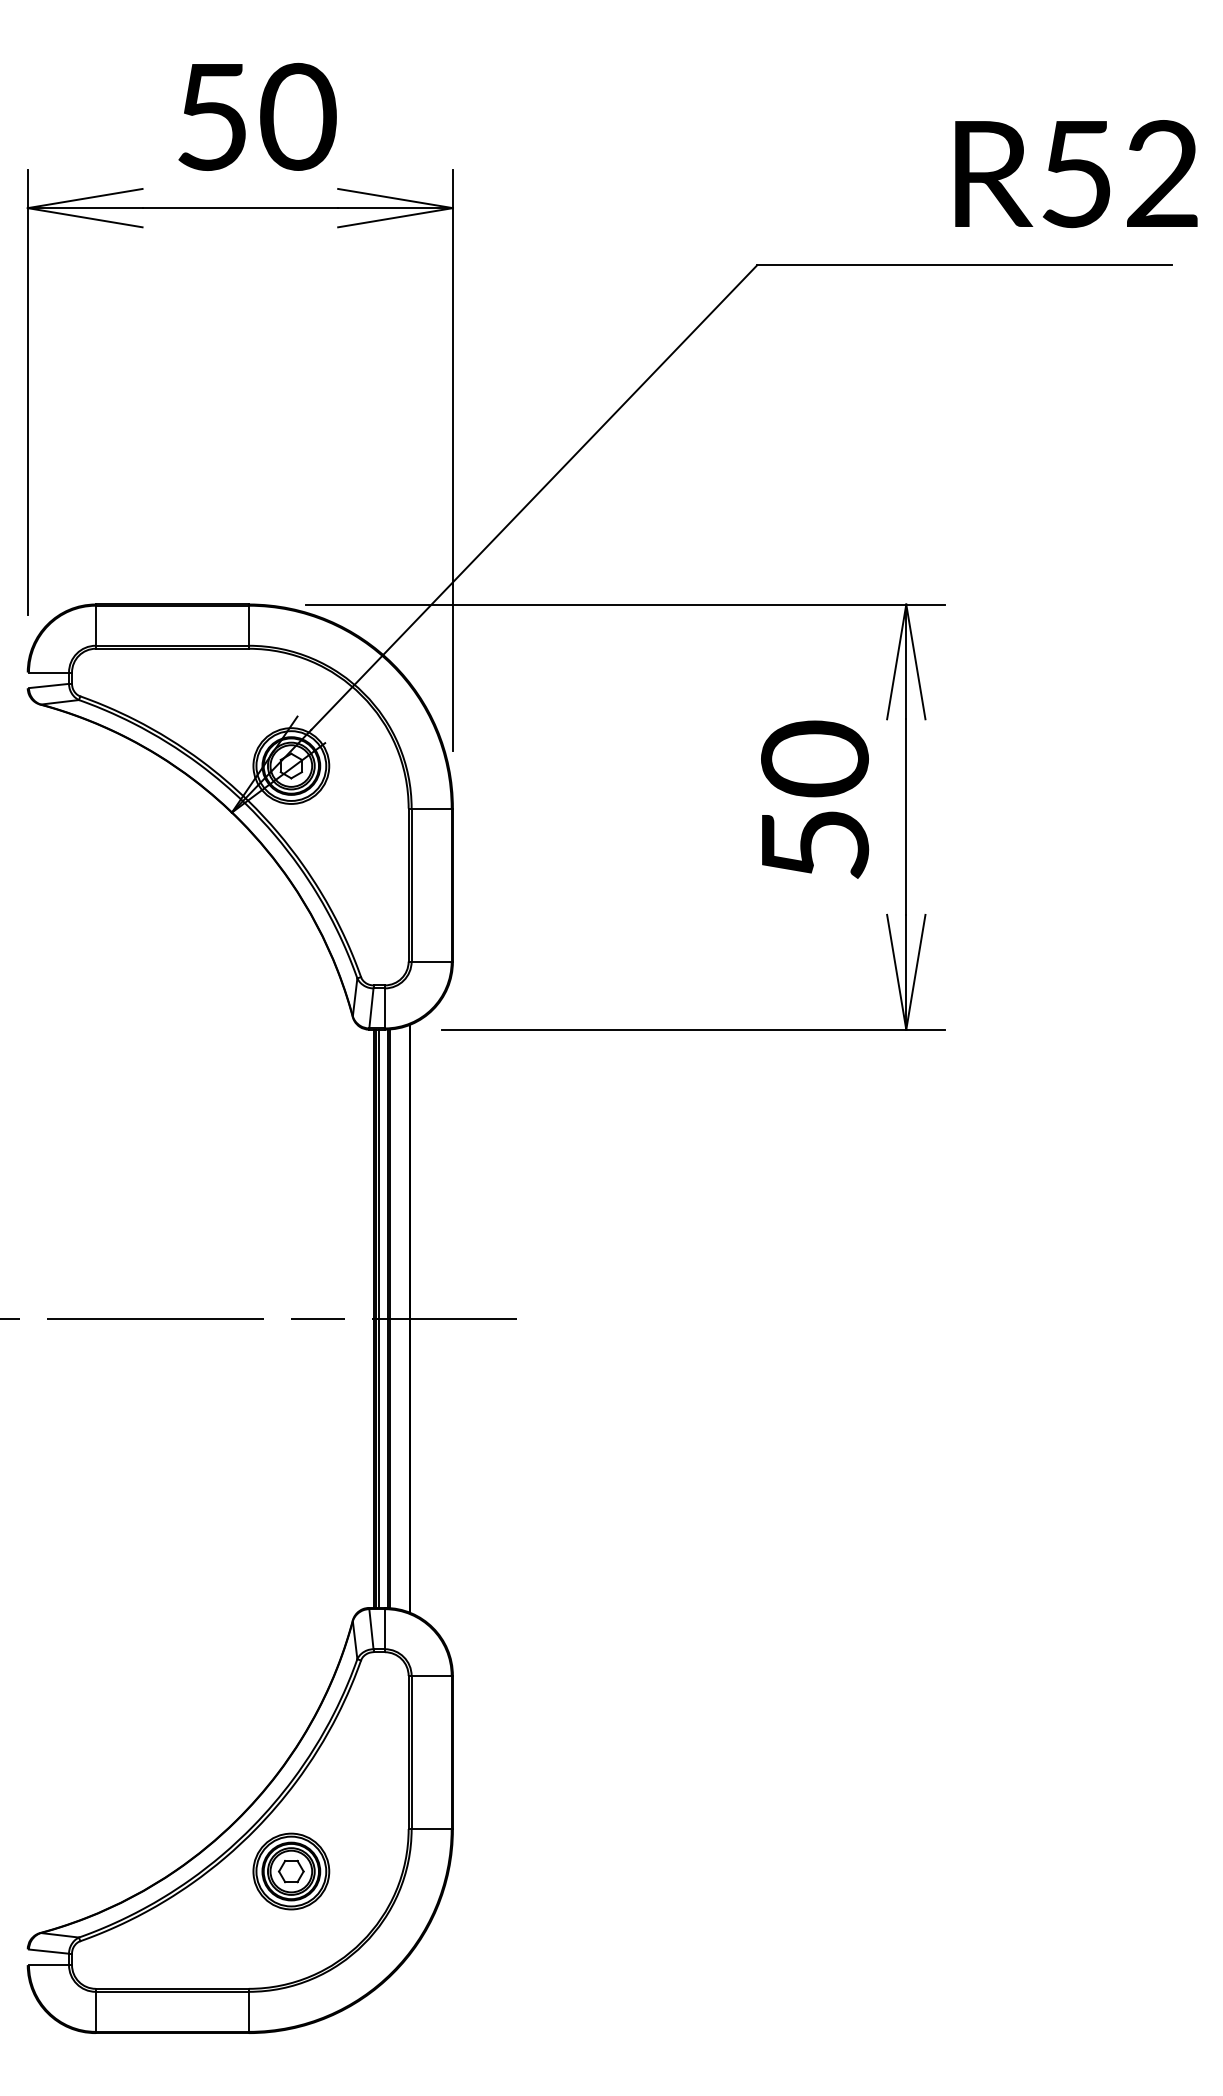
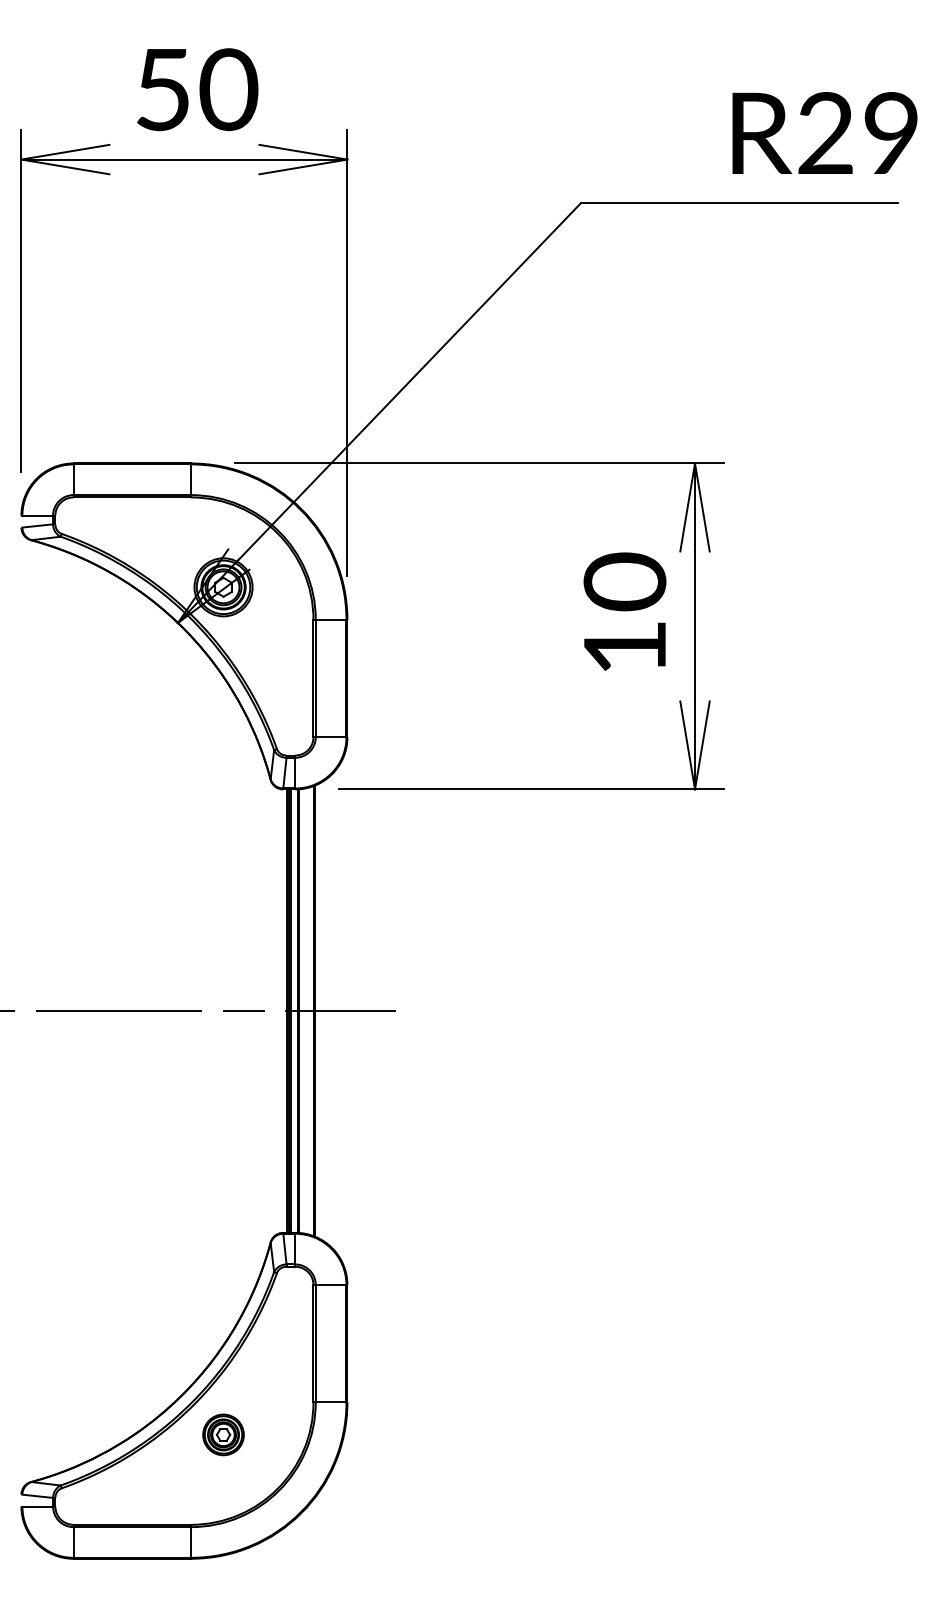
text: (1119, 174) -> (858, 133), R52 -> R29
text: (815, 844) -> (625, 647), 50 -> 10
part: (291, 1871) -> (223, 1434), size x0.7

